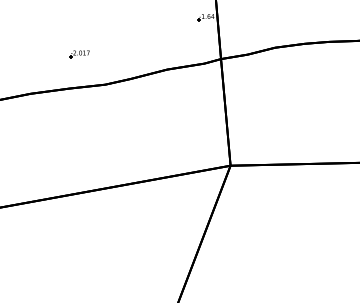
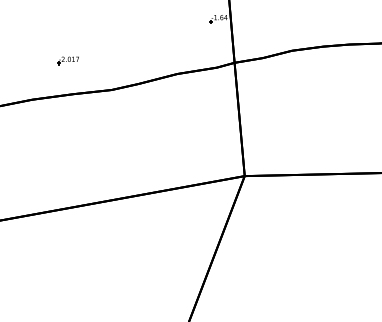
part: (78, 54) -> (67, 60), moved

